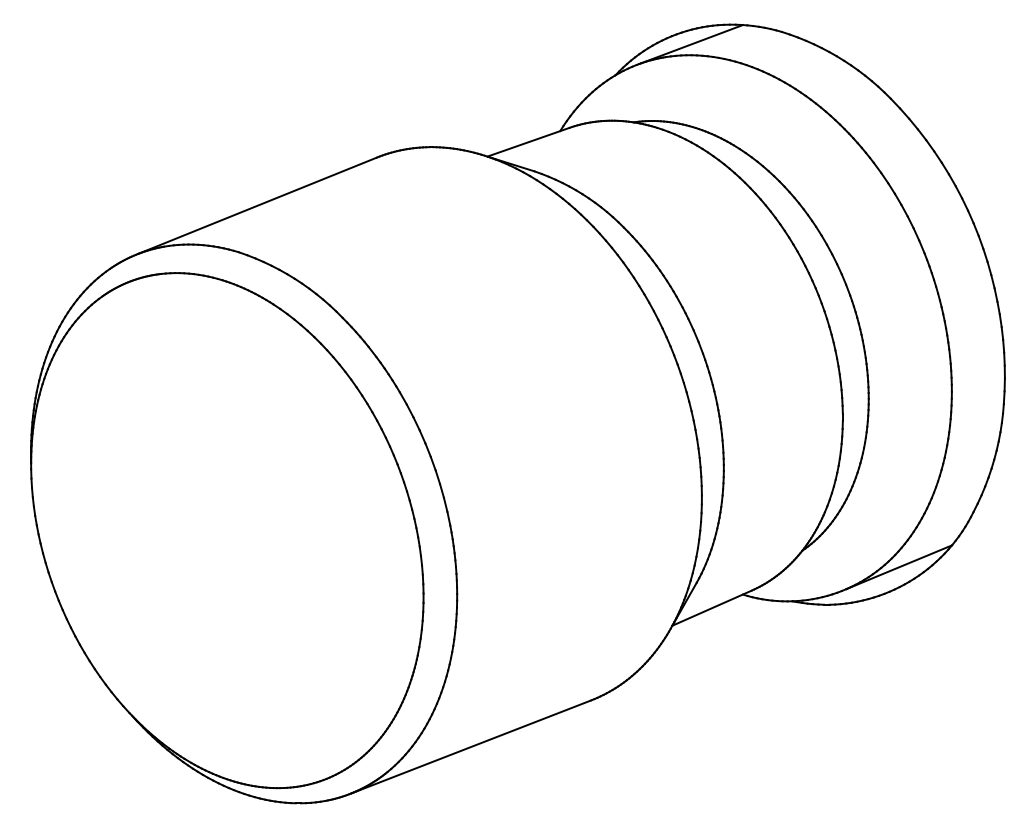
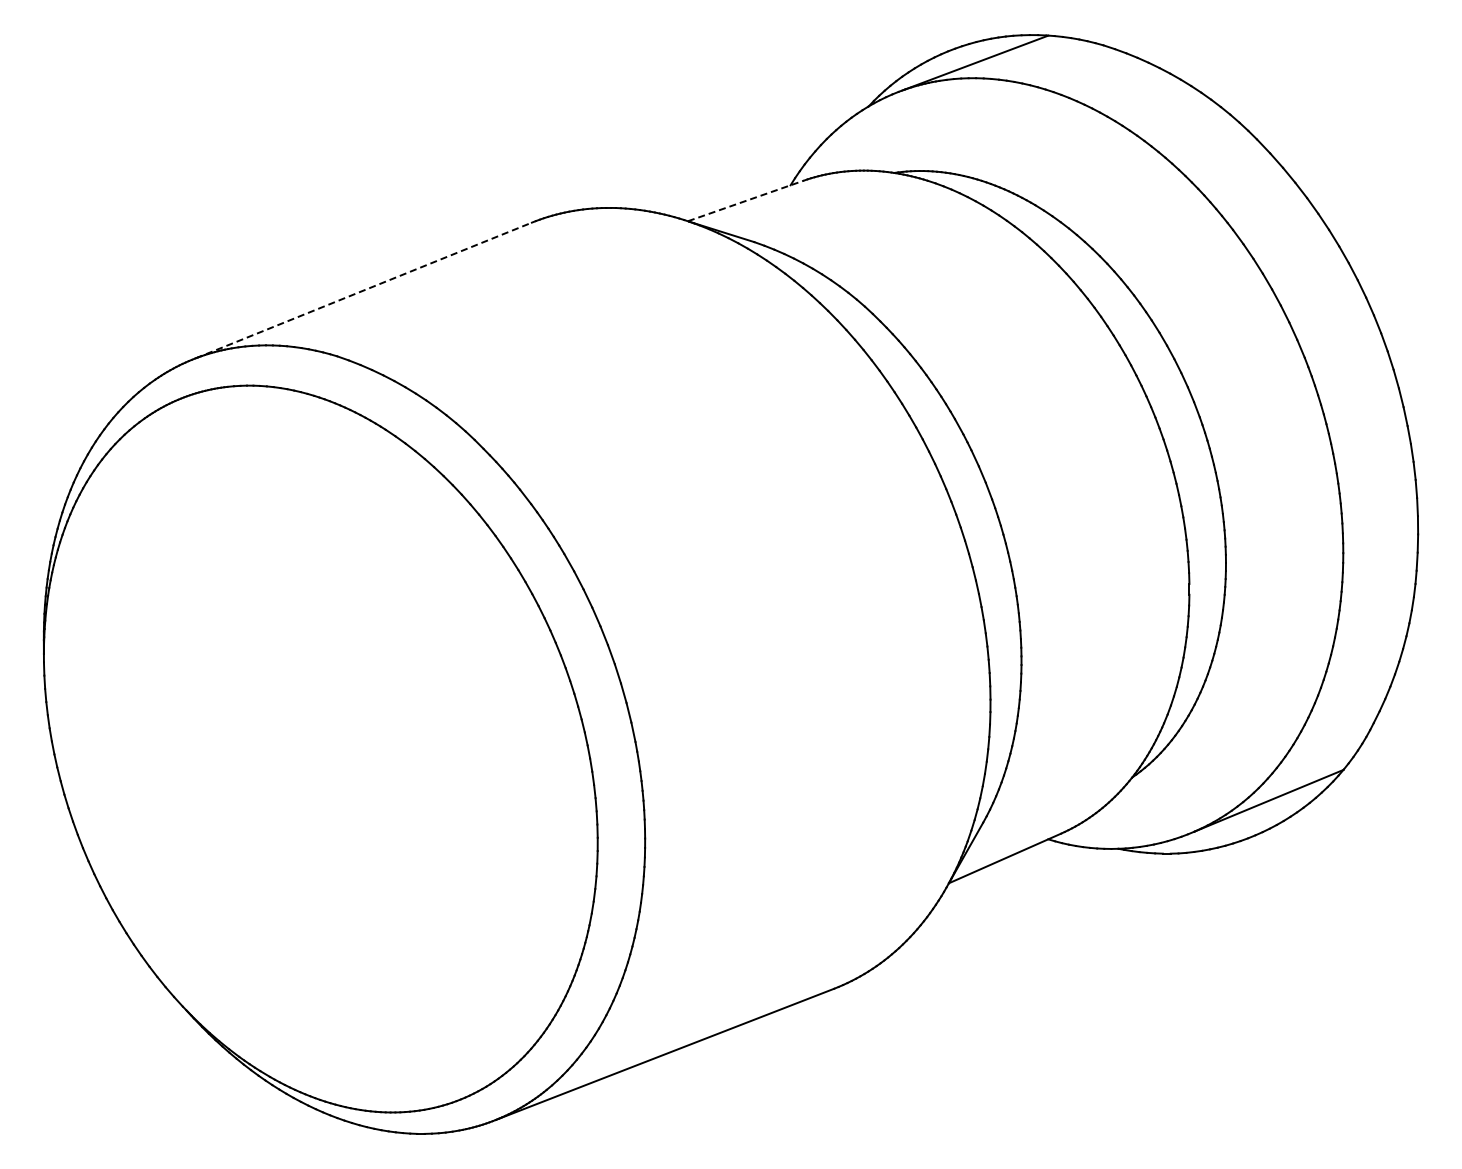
line: (528, 141) -> (746, 200), solid -> dashed
line: (258, 205) -> (364, 290), solid -> dashed

